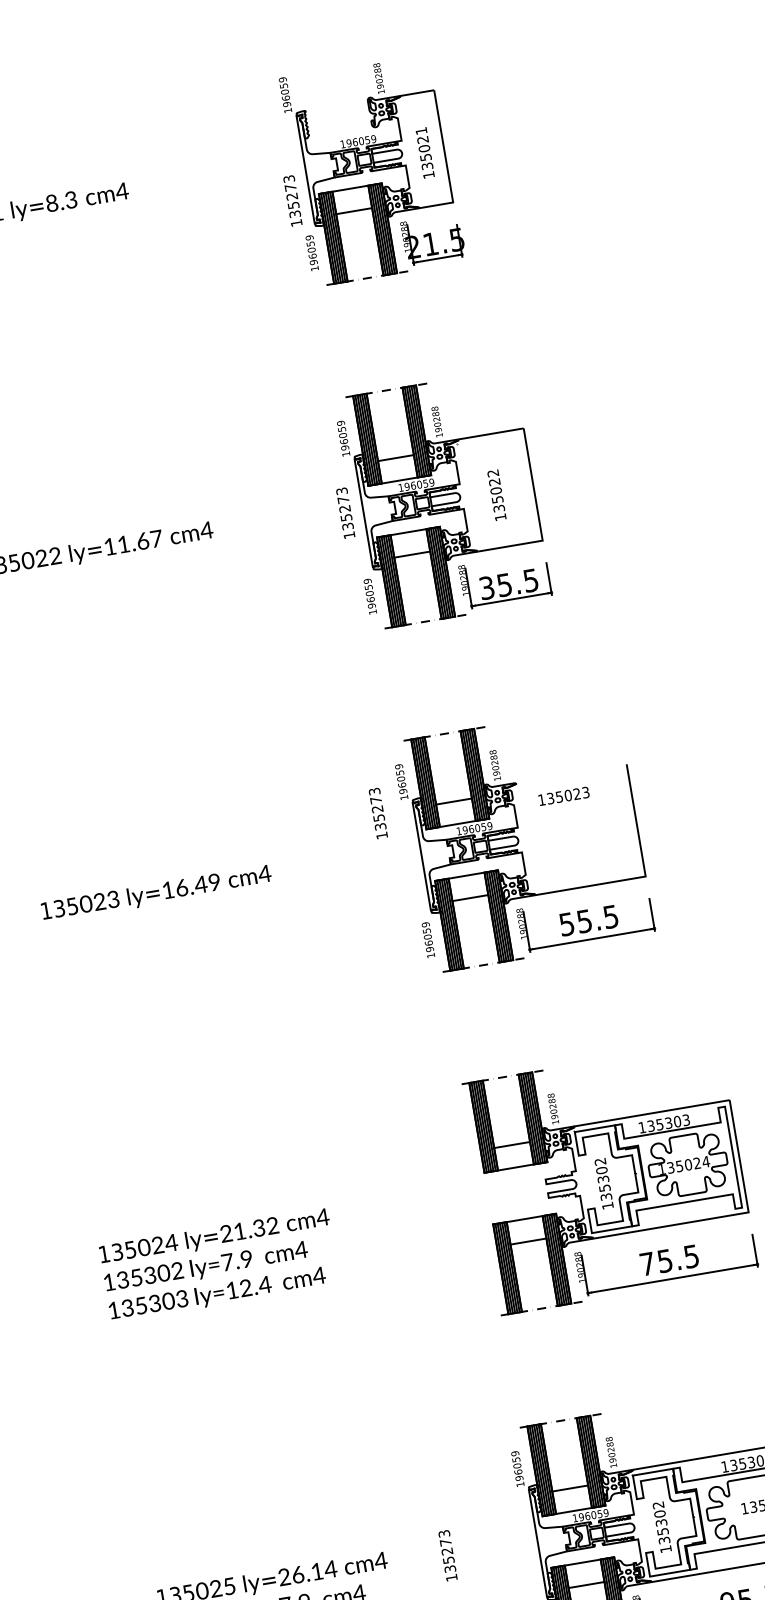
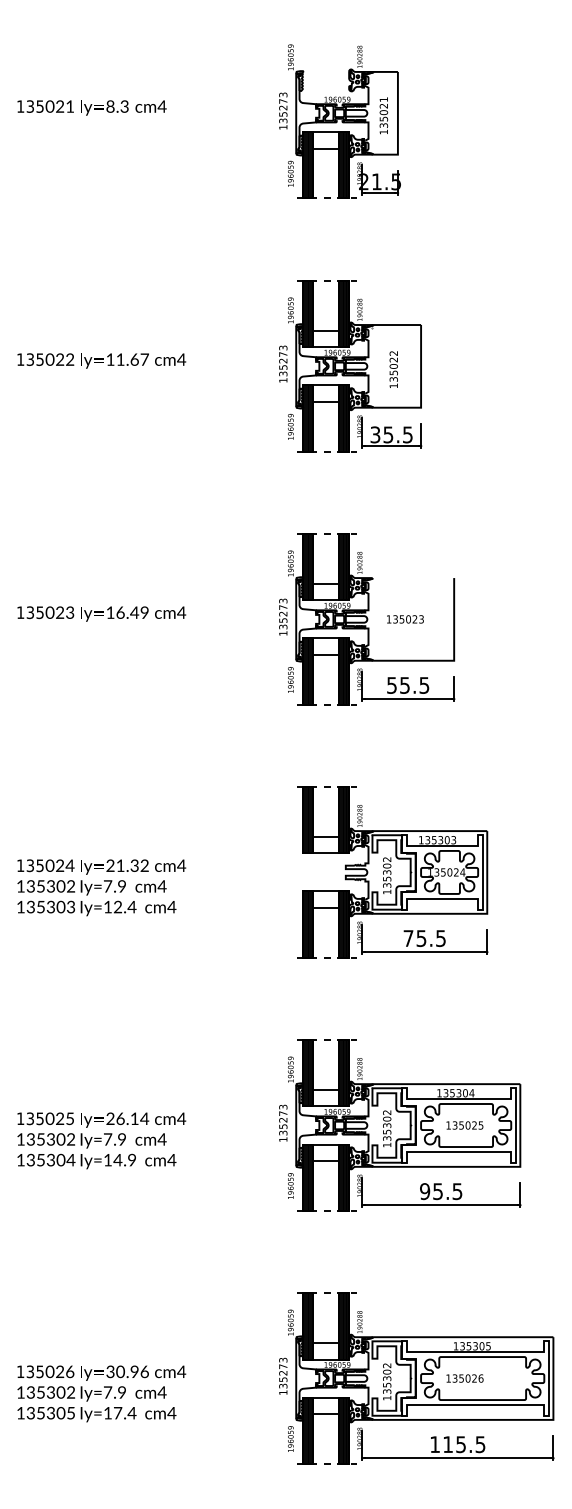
text: (292, 200) -> (283, 110), moved
text: (564, 796) -> (405, 619), moved
text: (378, 812) -> (283, 616), moved
text: (448, 1554) -> (283, 1122), moved

